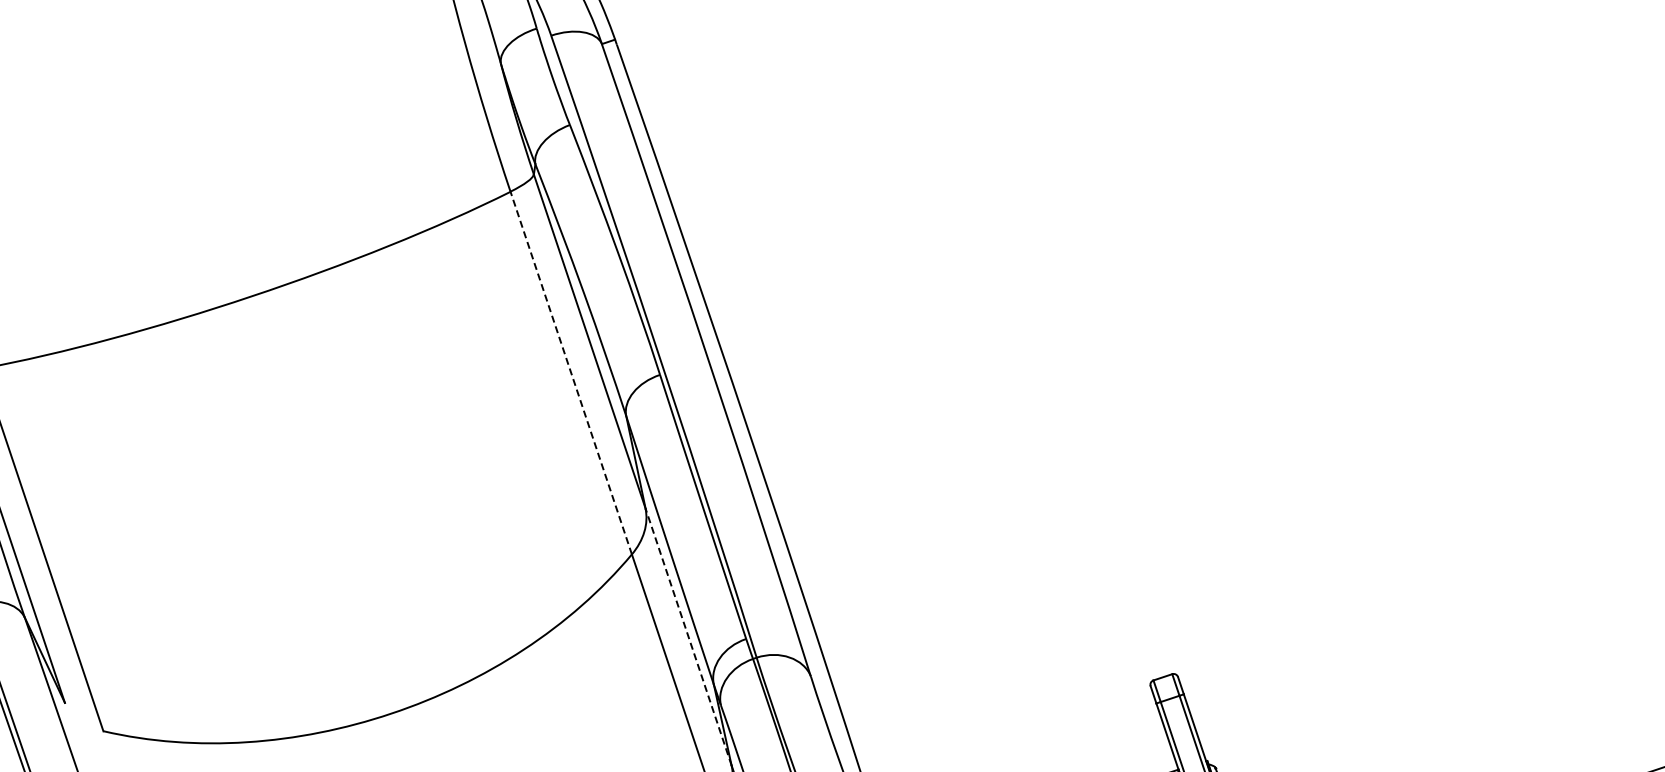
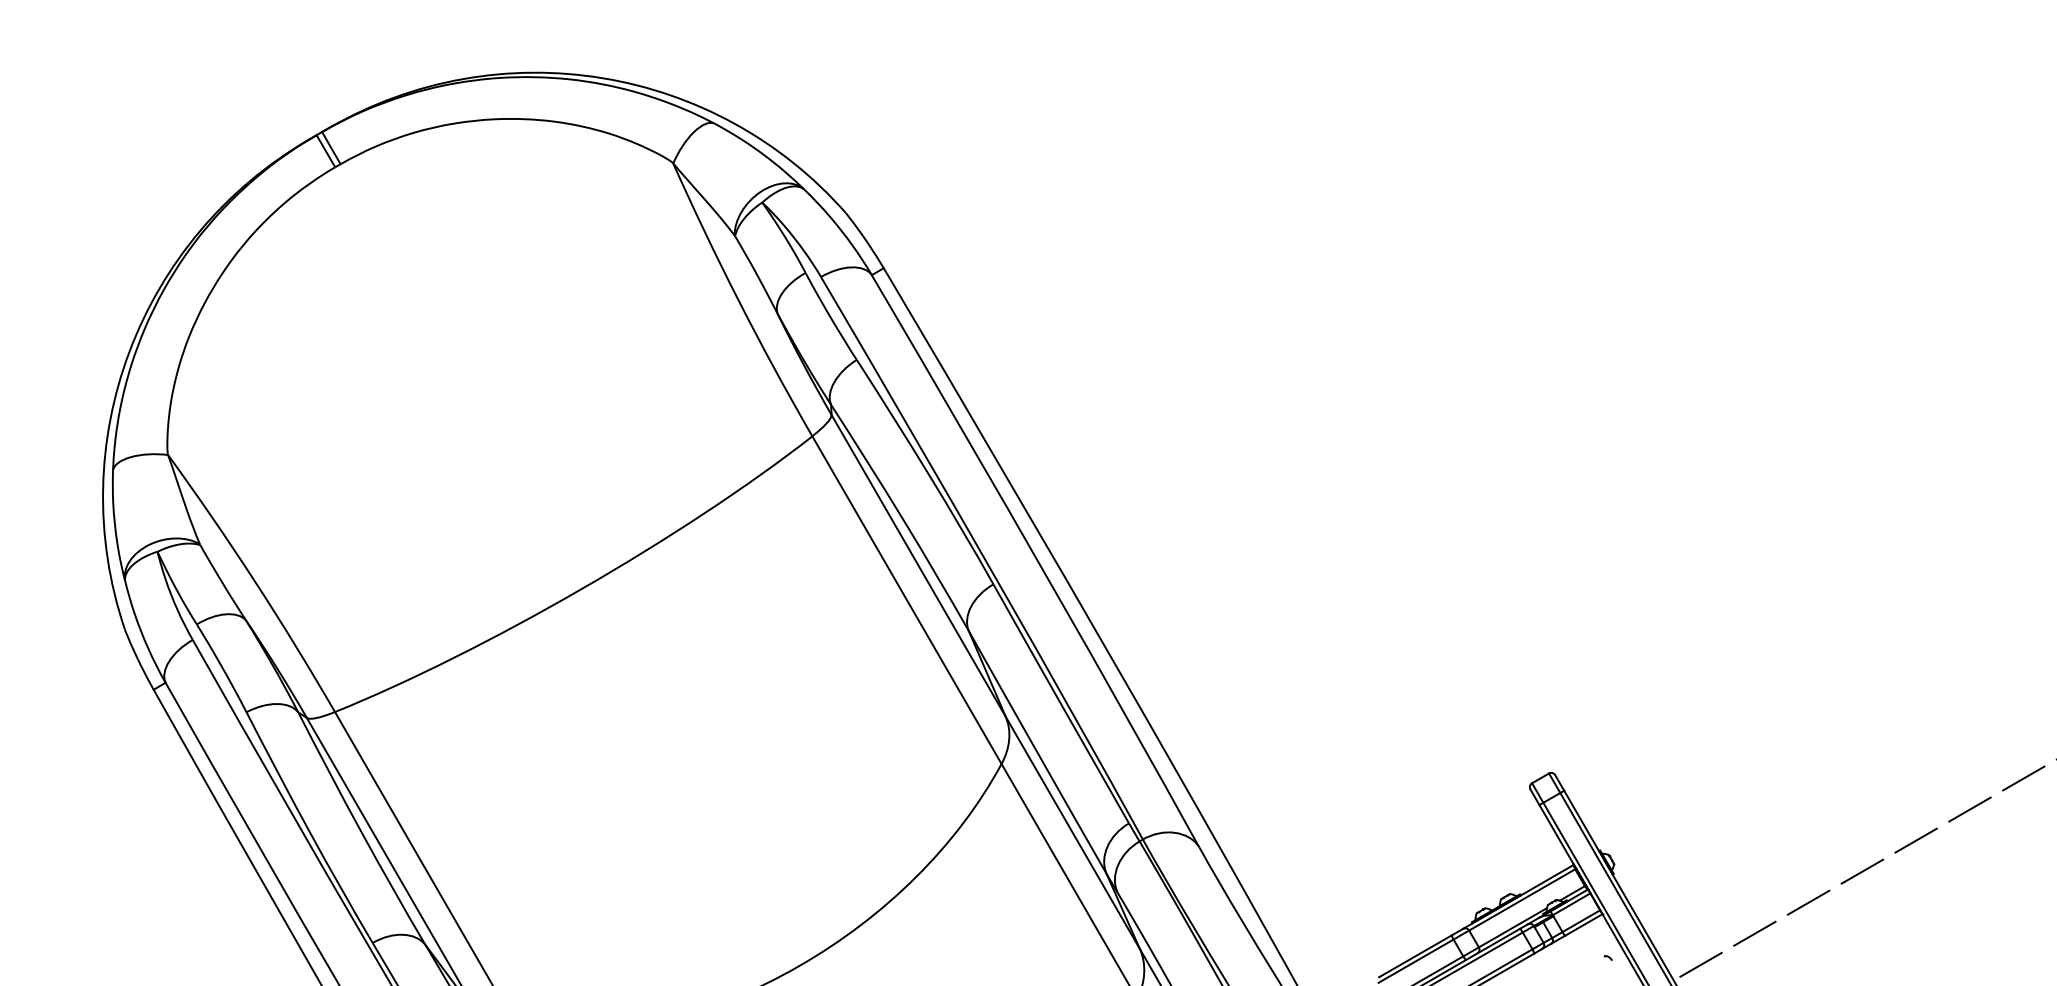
line: (570, 372) -> (906, 599), dashed -> solid
line: (688, 636) -> (1072, 832), dashed -> solid

